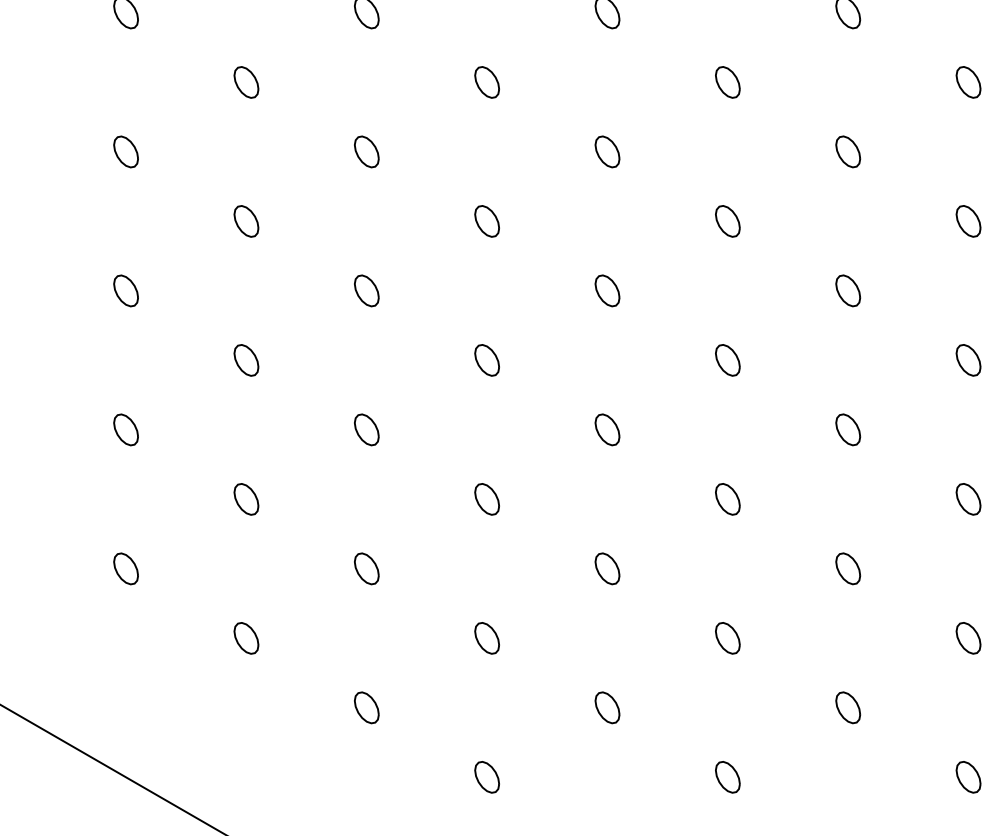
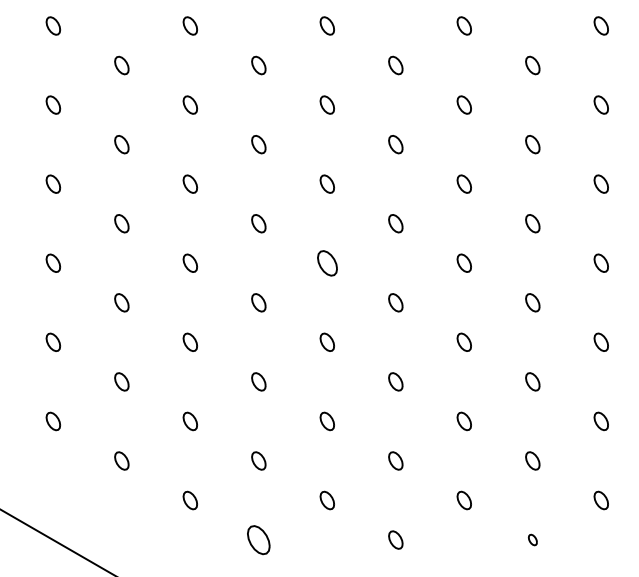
part: (605, 289) -> (326, 262), size x1.4
part: (486, 776) -> (258, 539), size x1.6
part: (967, 776) -> (532, 539), size x0.6

